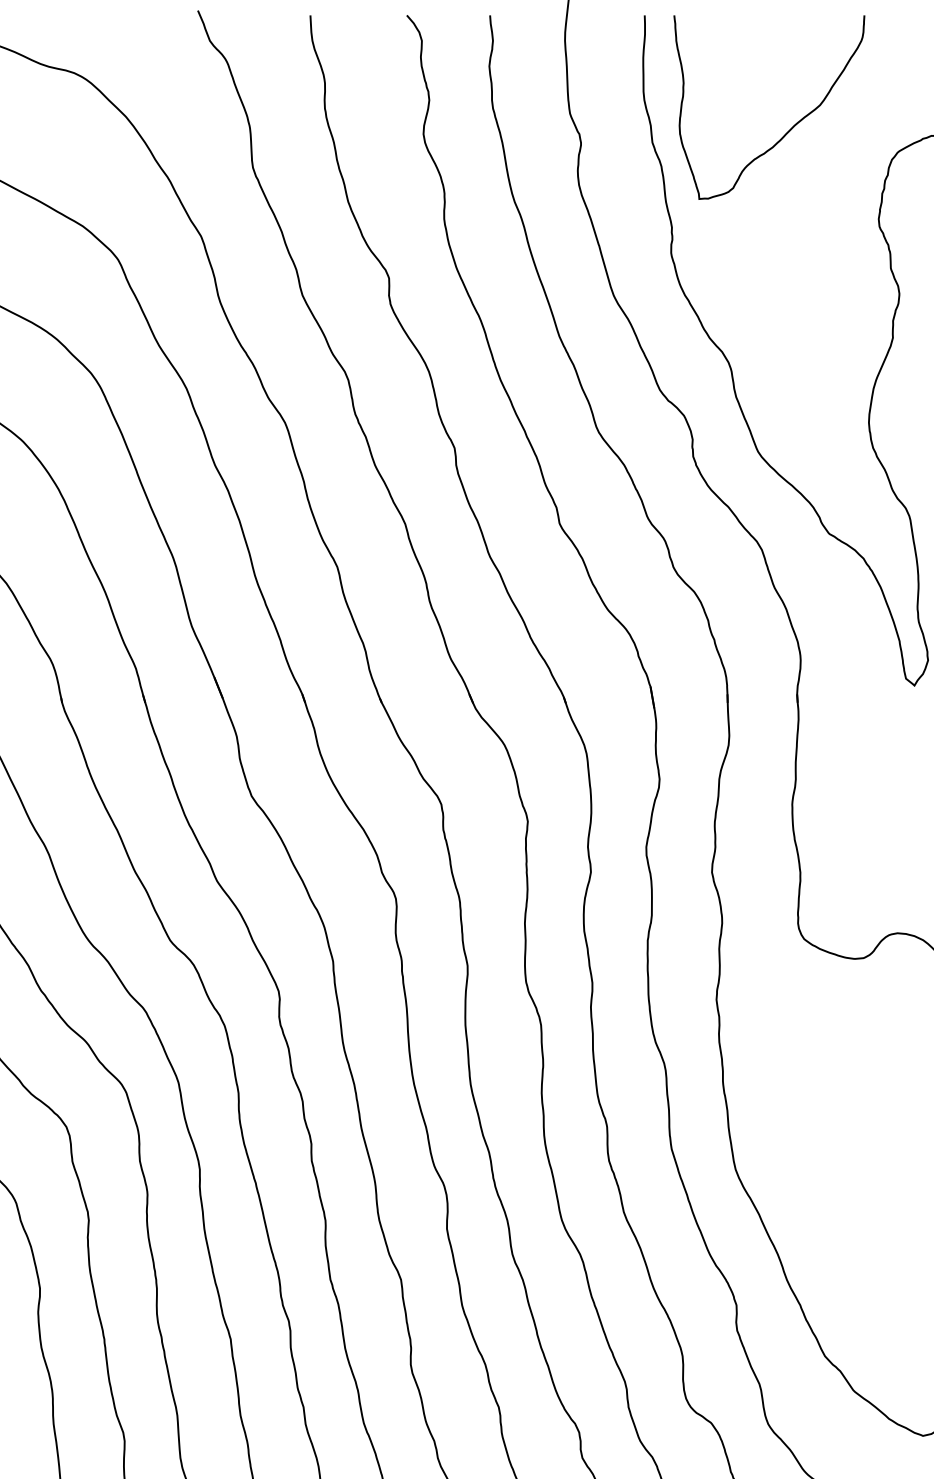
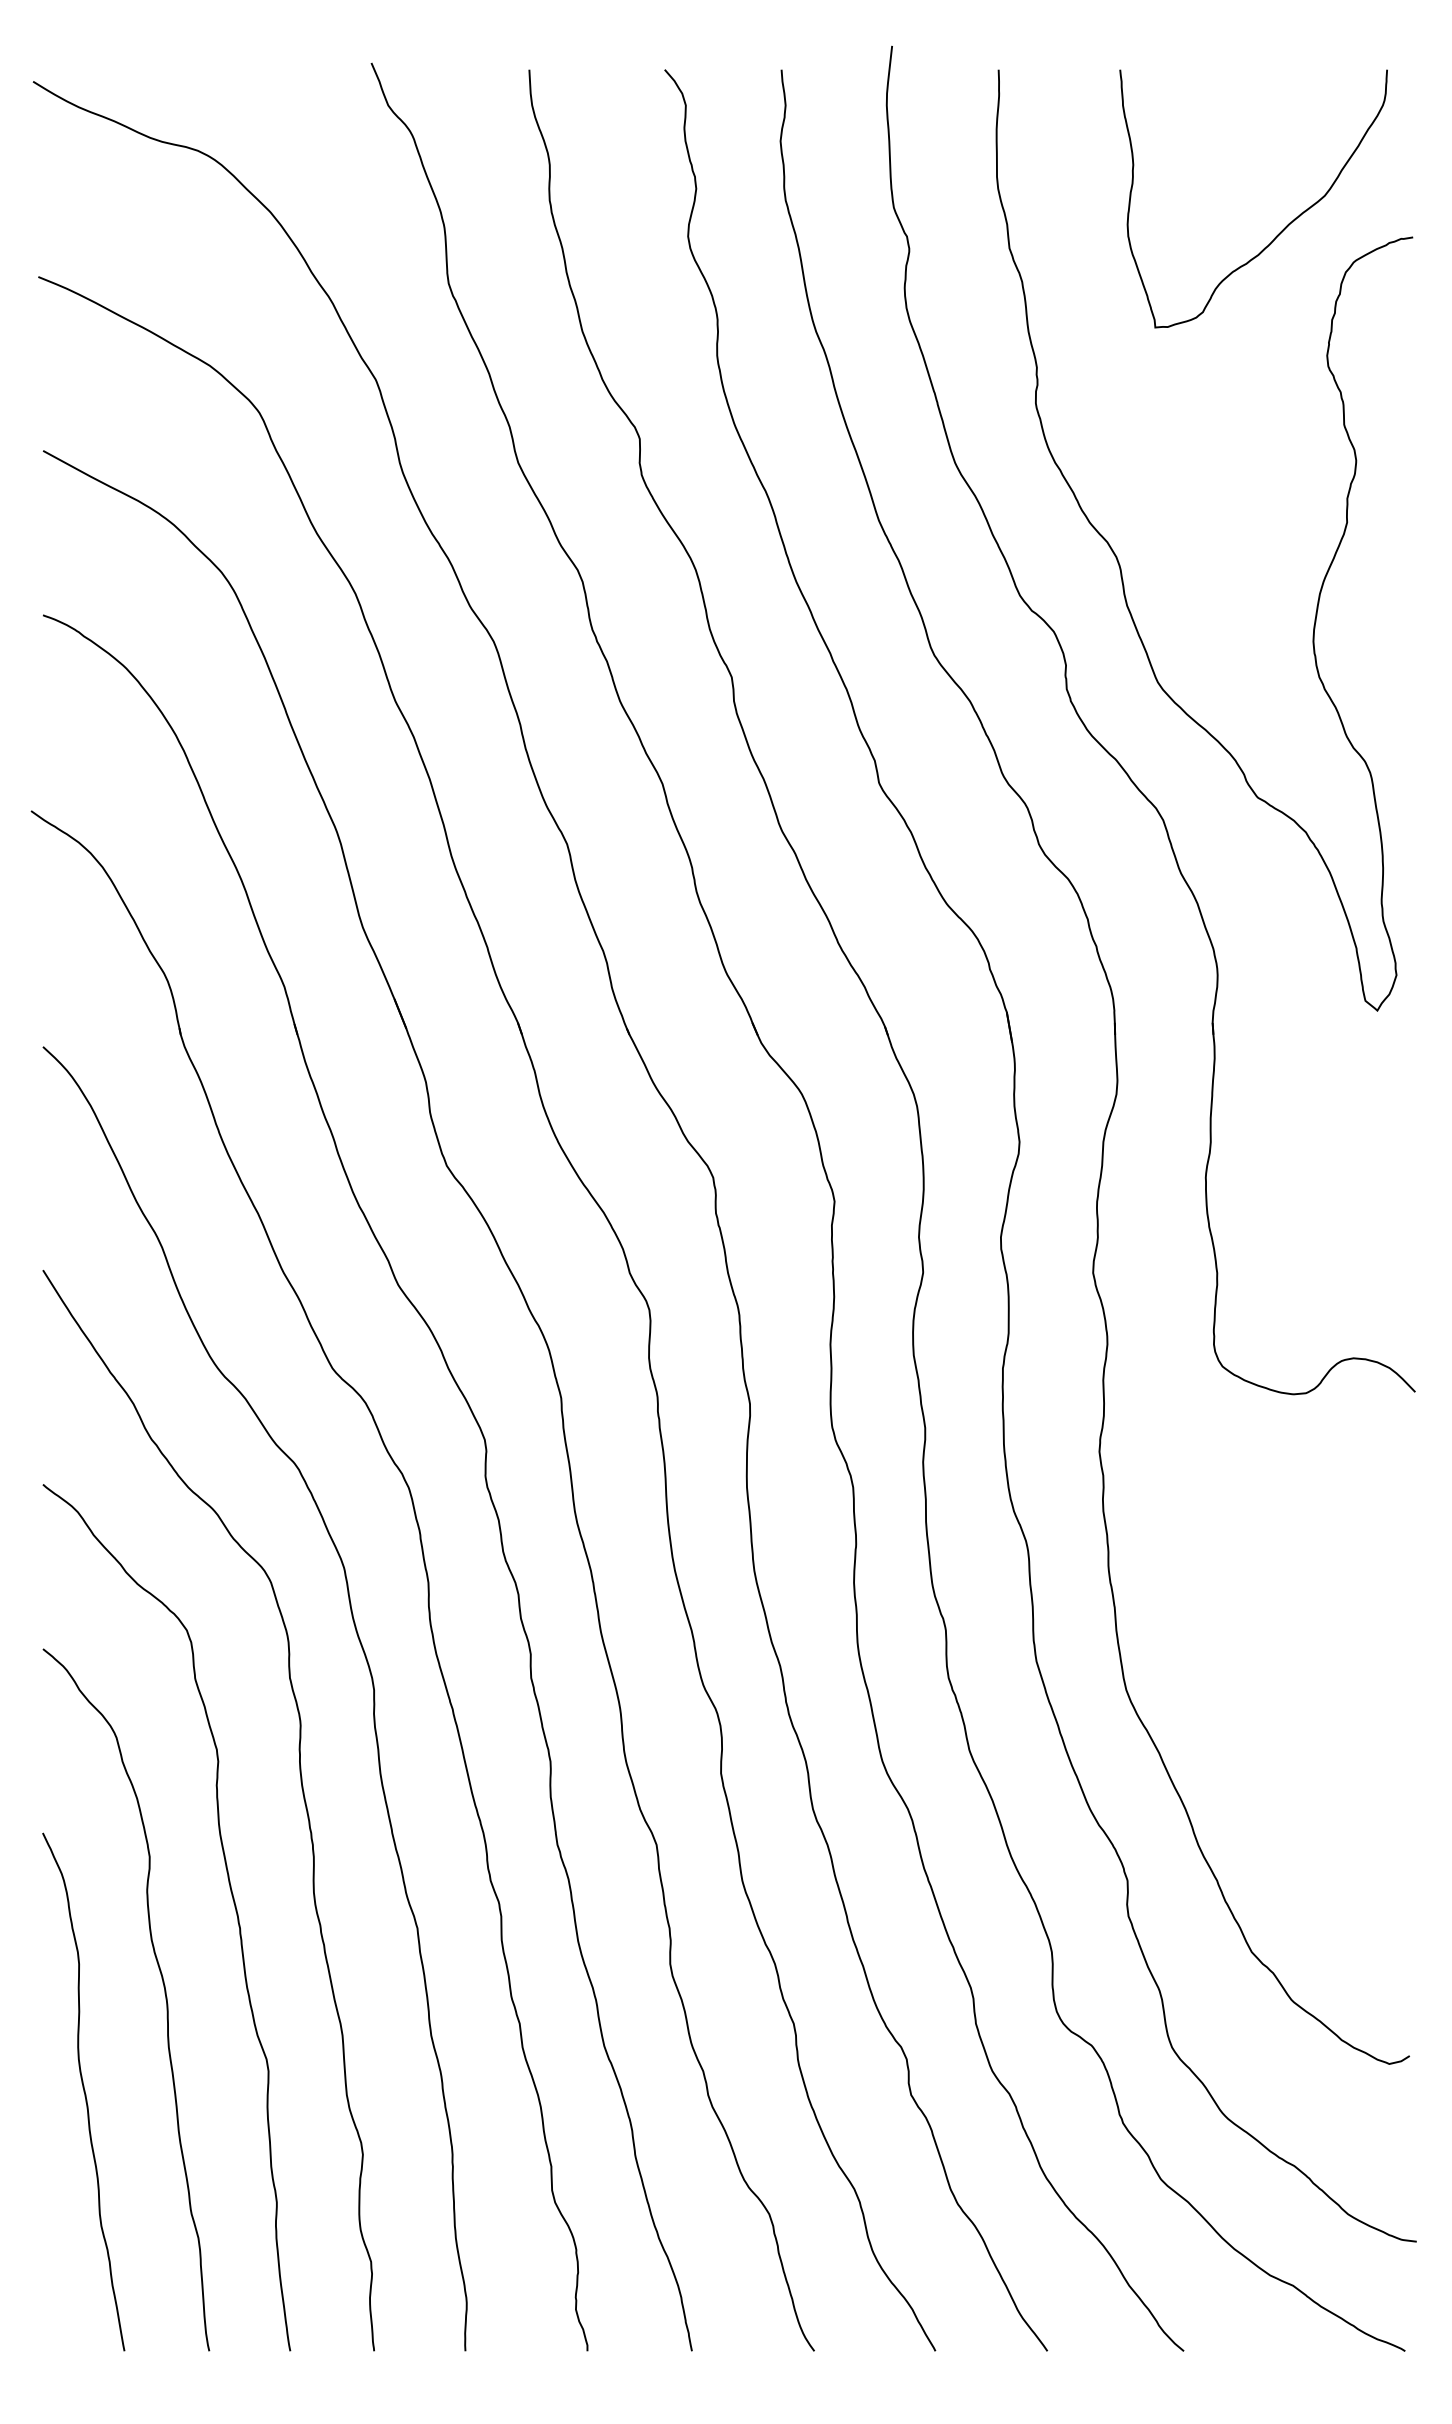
curve: (790, 128) -> (1283, 228), moved

